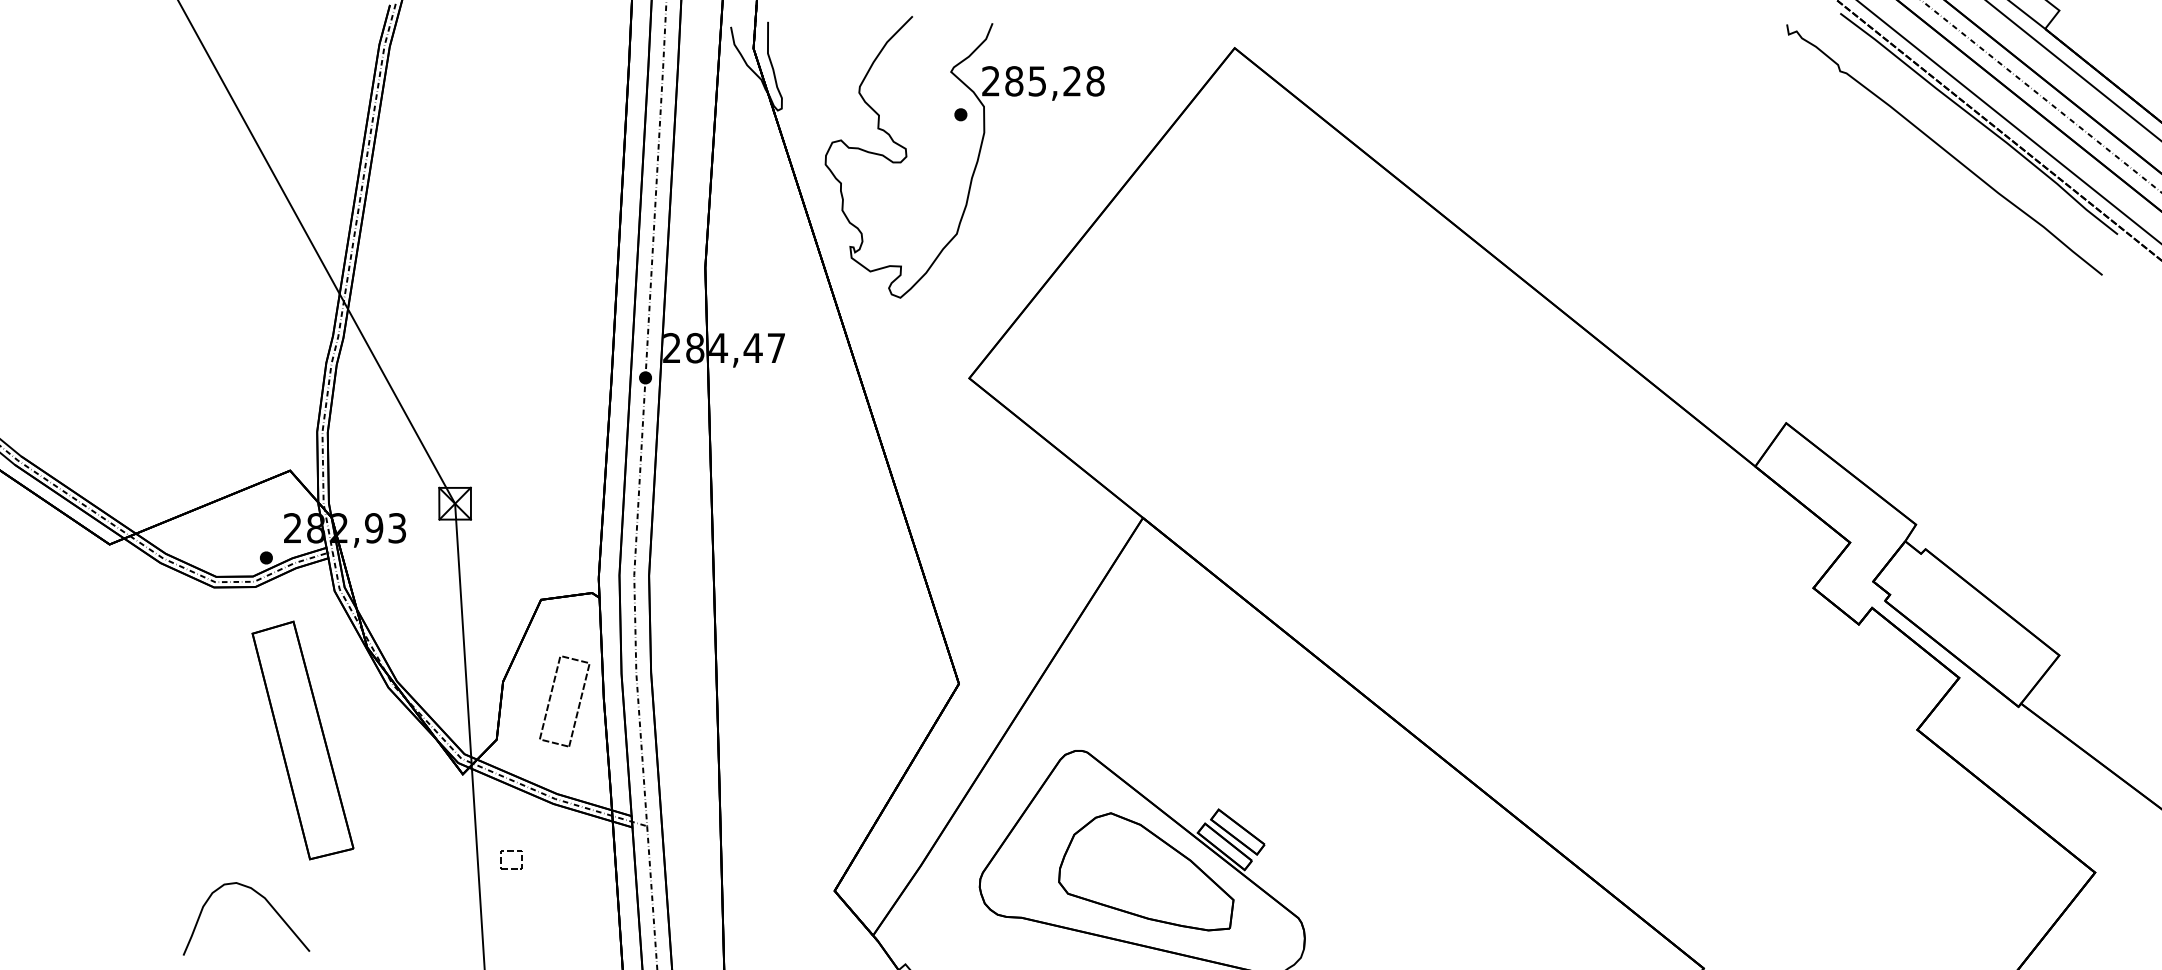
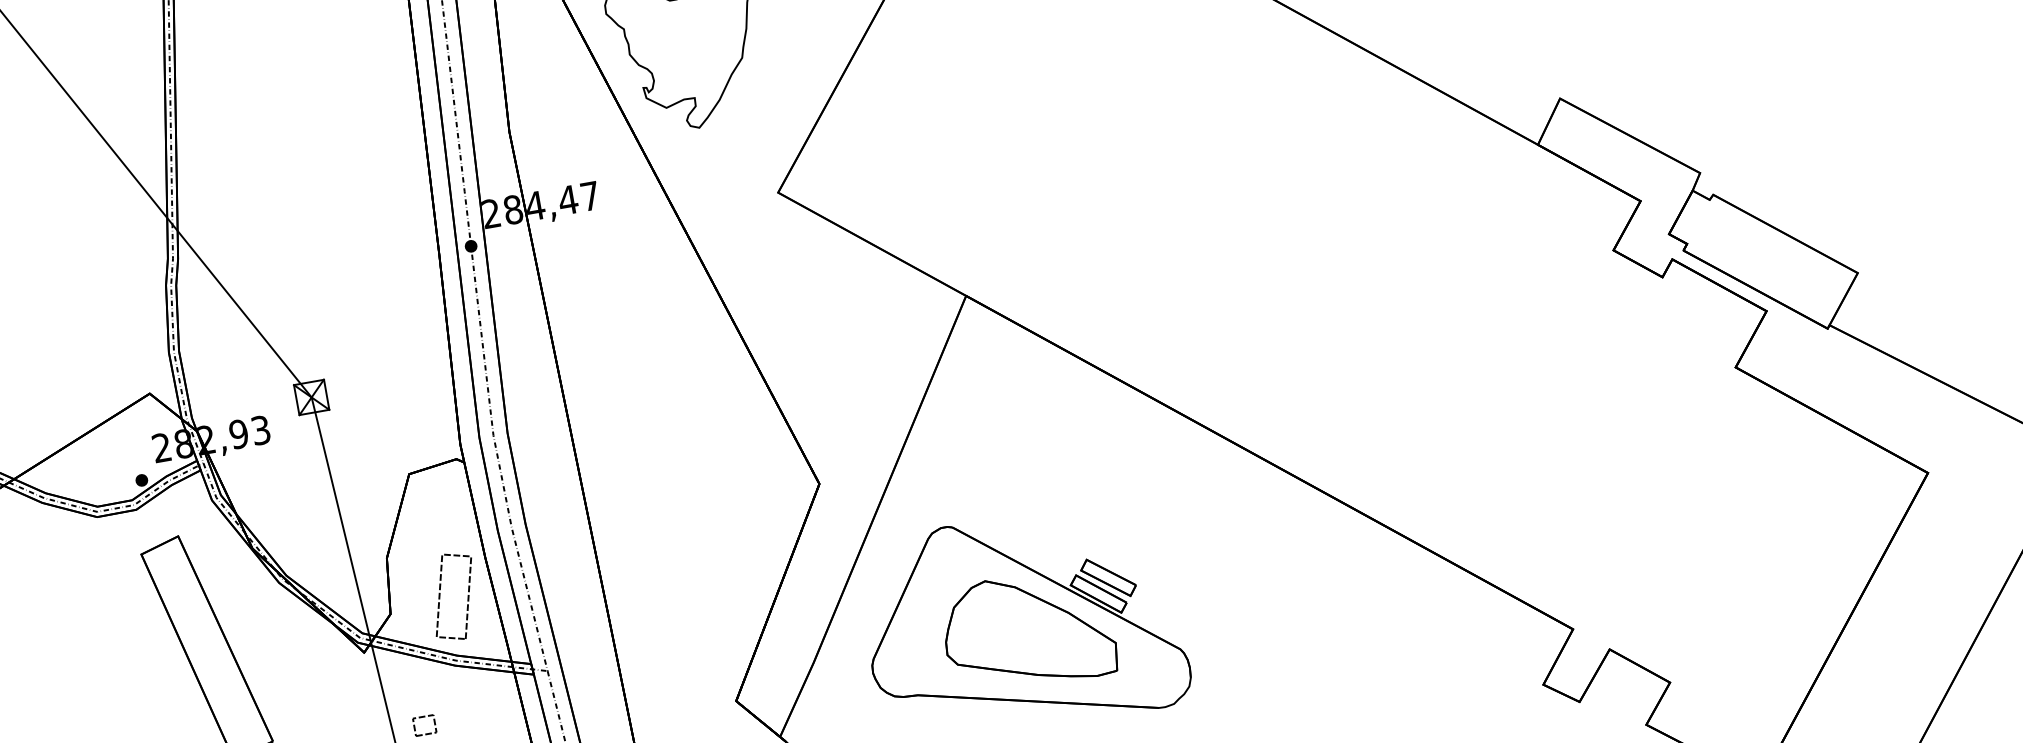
part: (551, 697) -> (440, 595), moved

